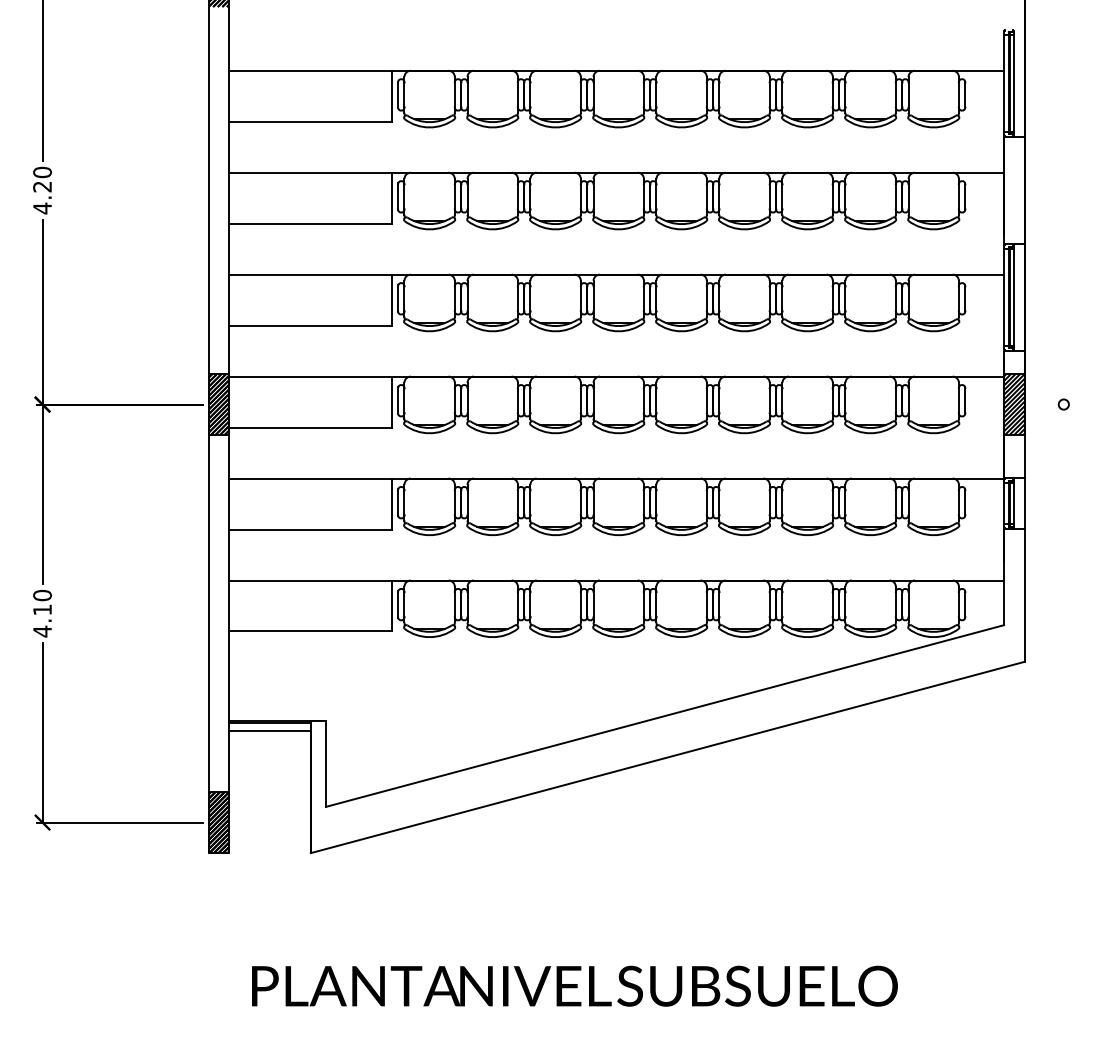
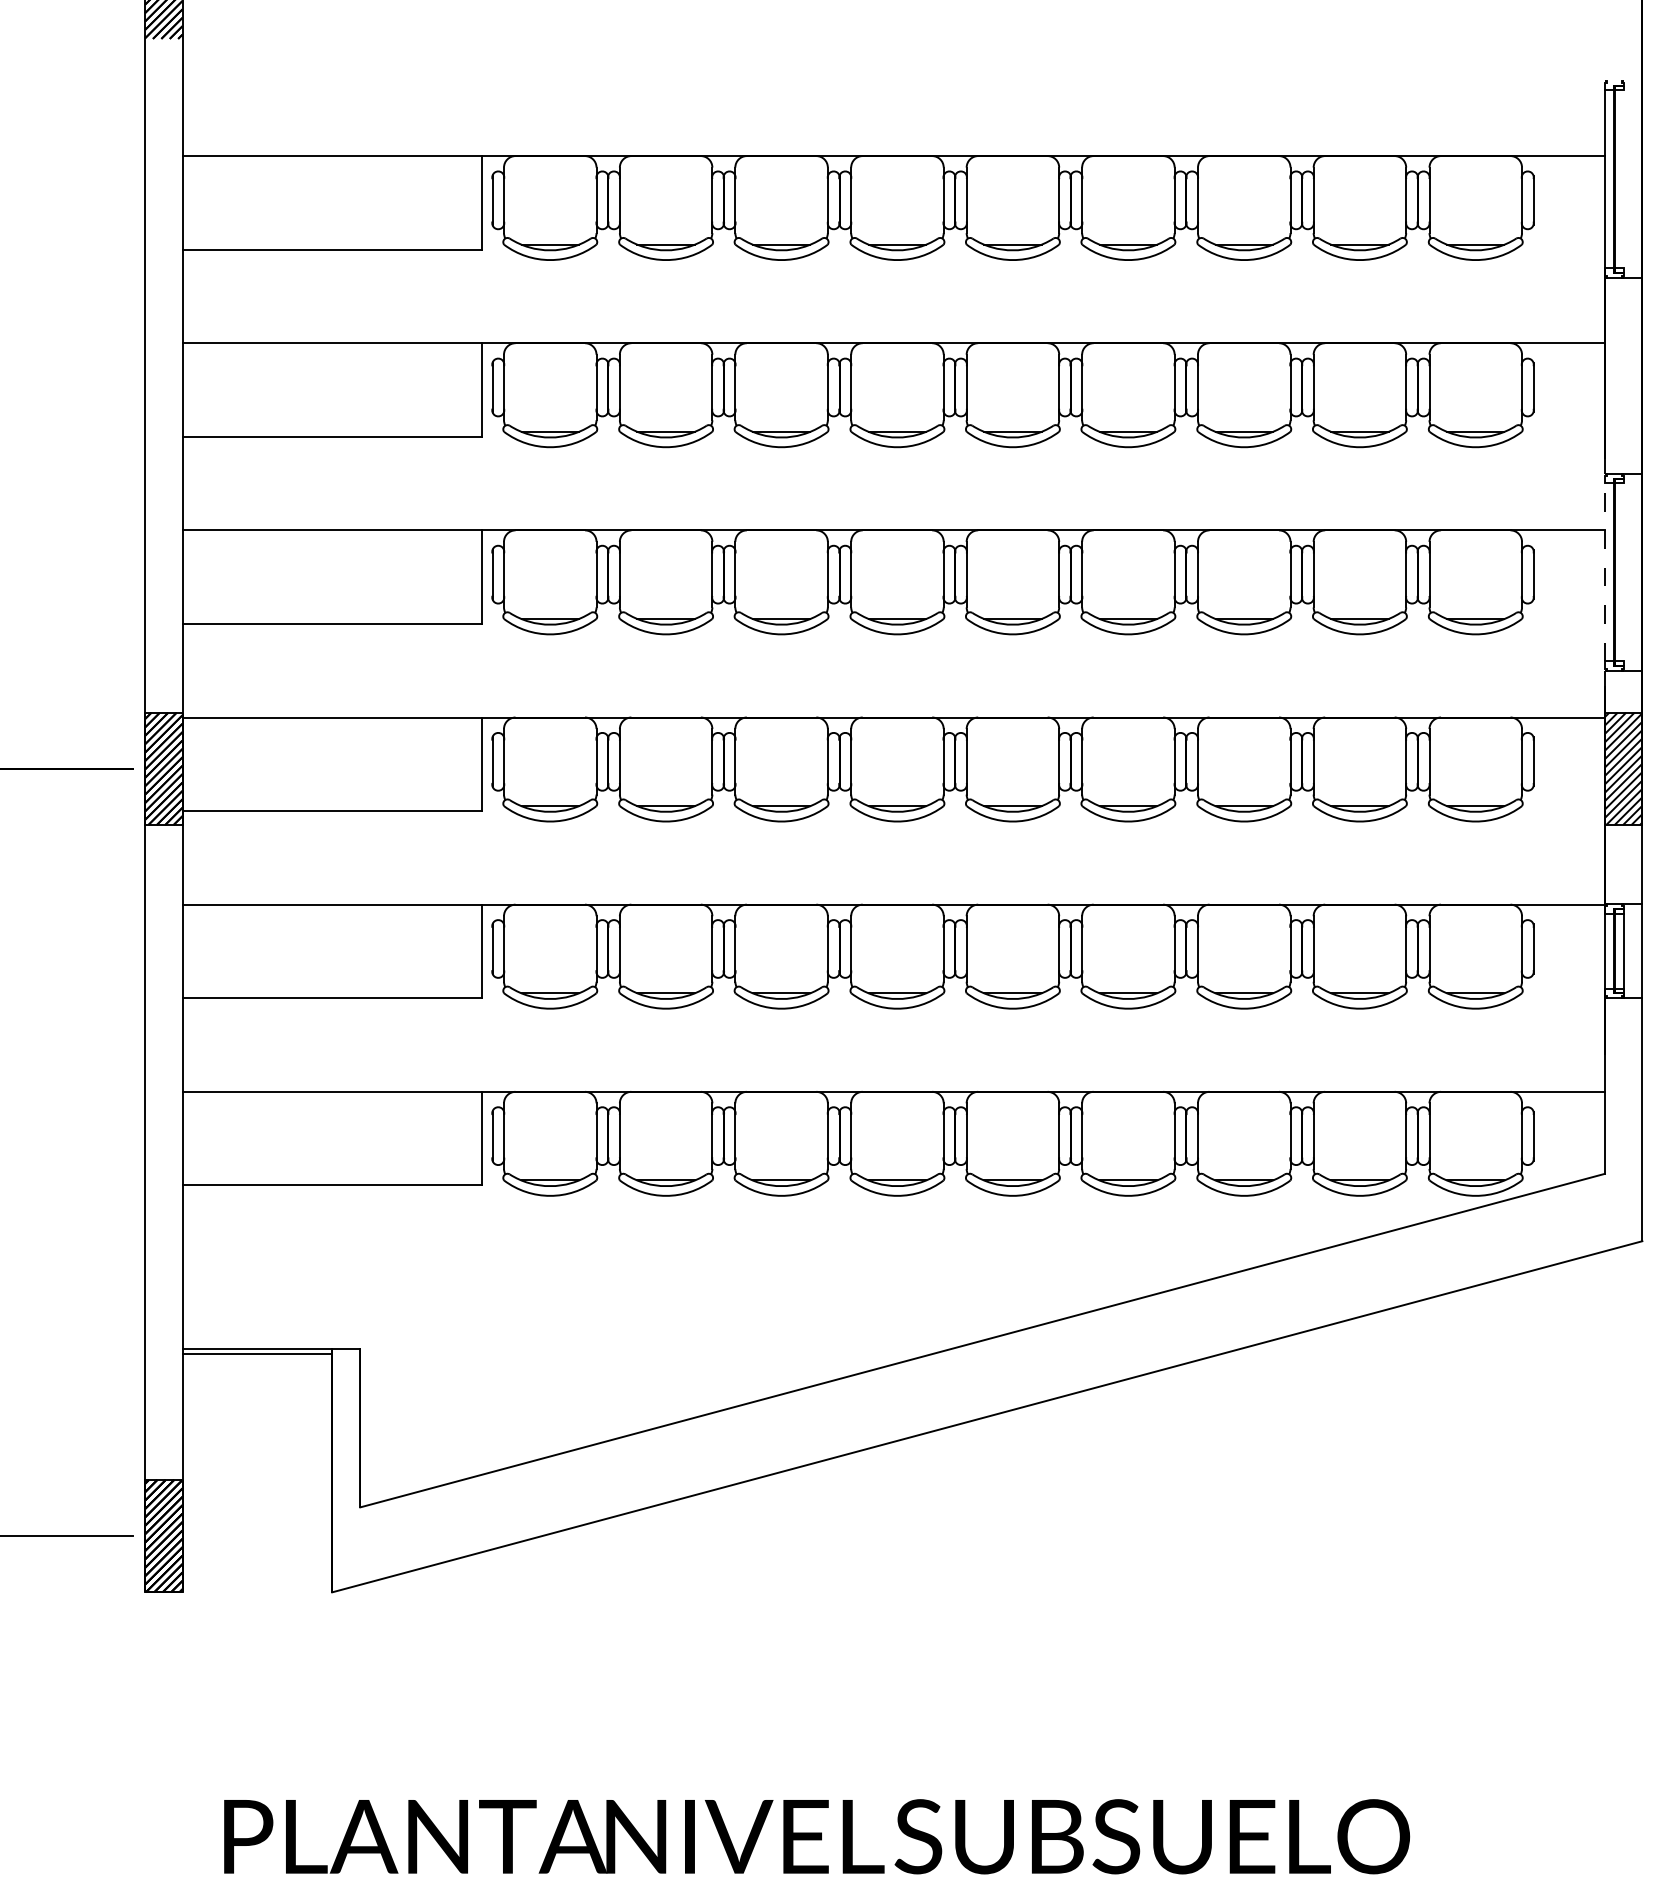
line: (1014, 83) -> (1624, 179), removed
line: (1004, 297) -> (1605, 572), solid -> dashed
line: (1014, 297) -> (1624, 572), removed
line: (269, 730) -> (256, 1367), removed

